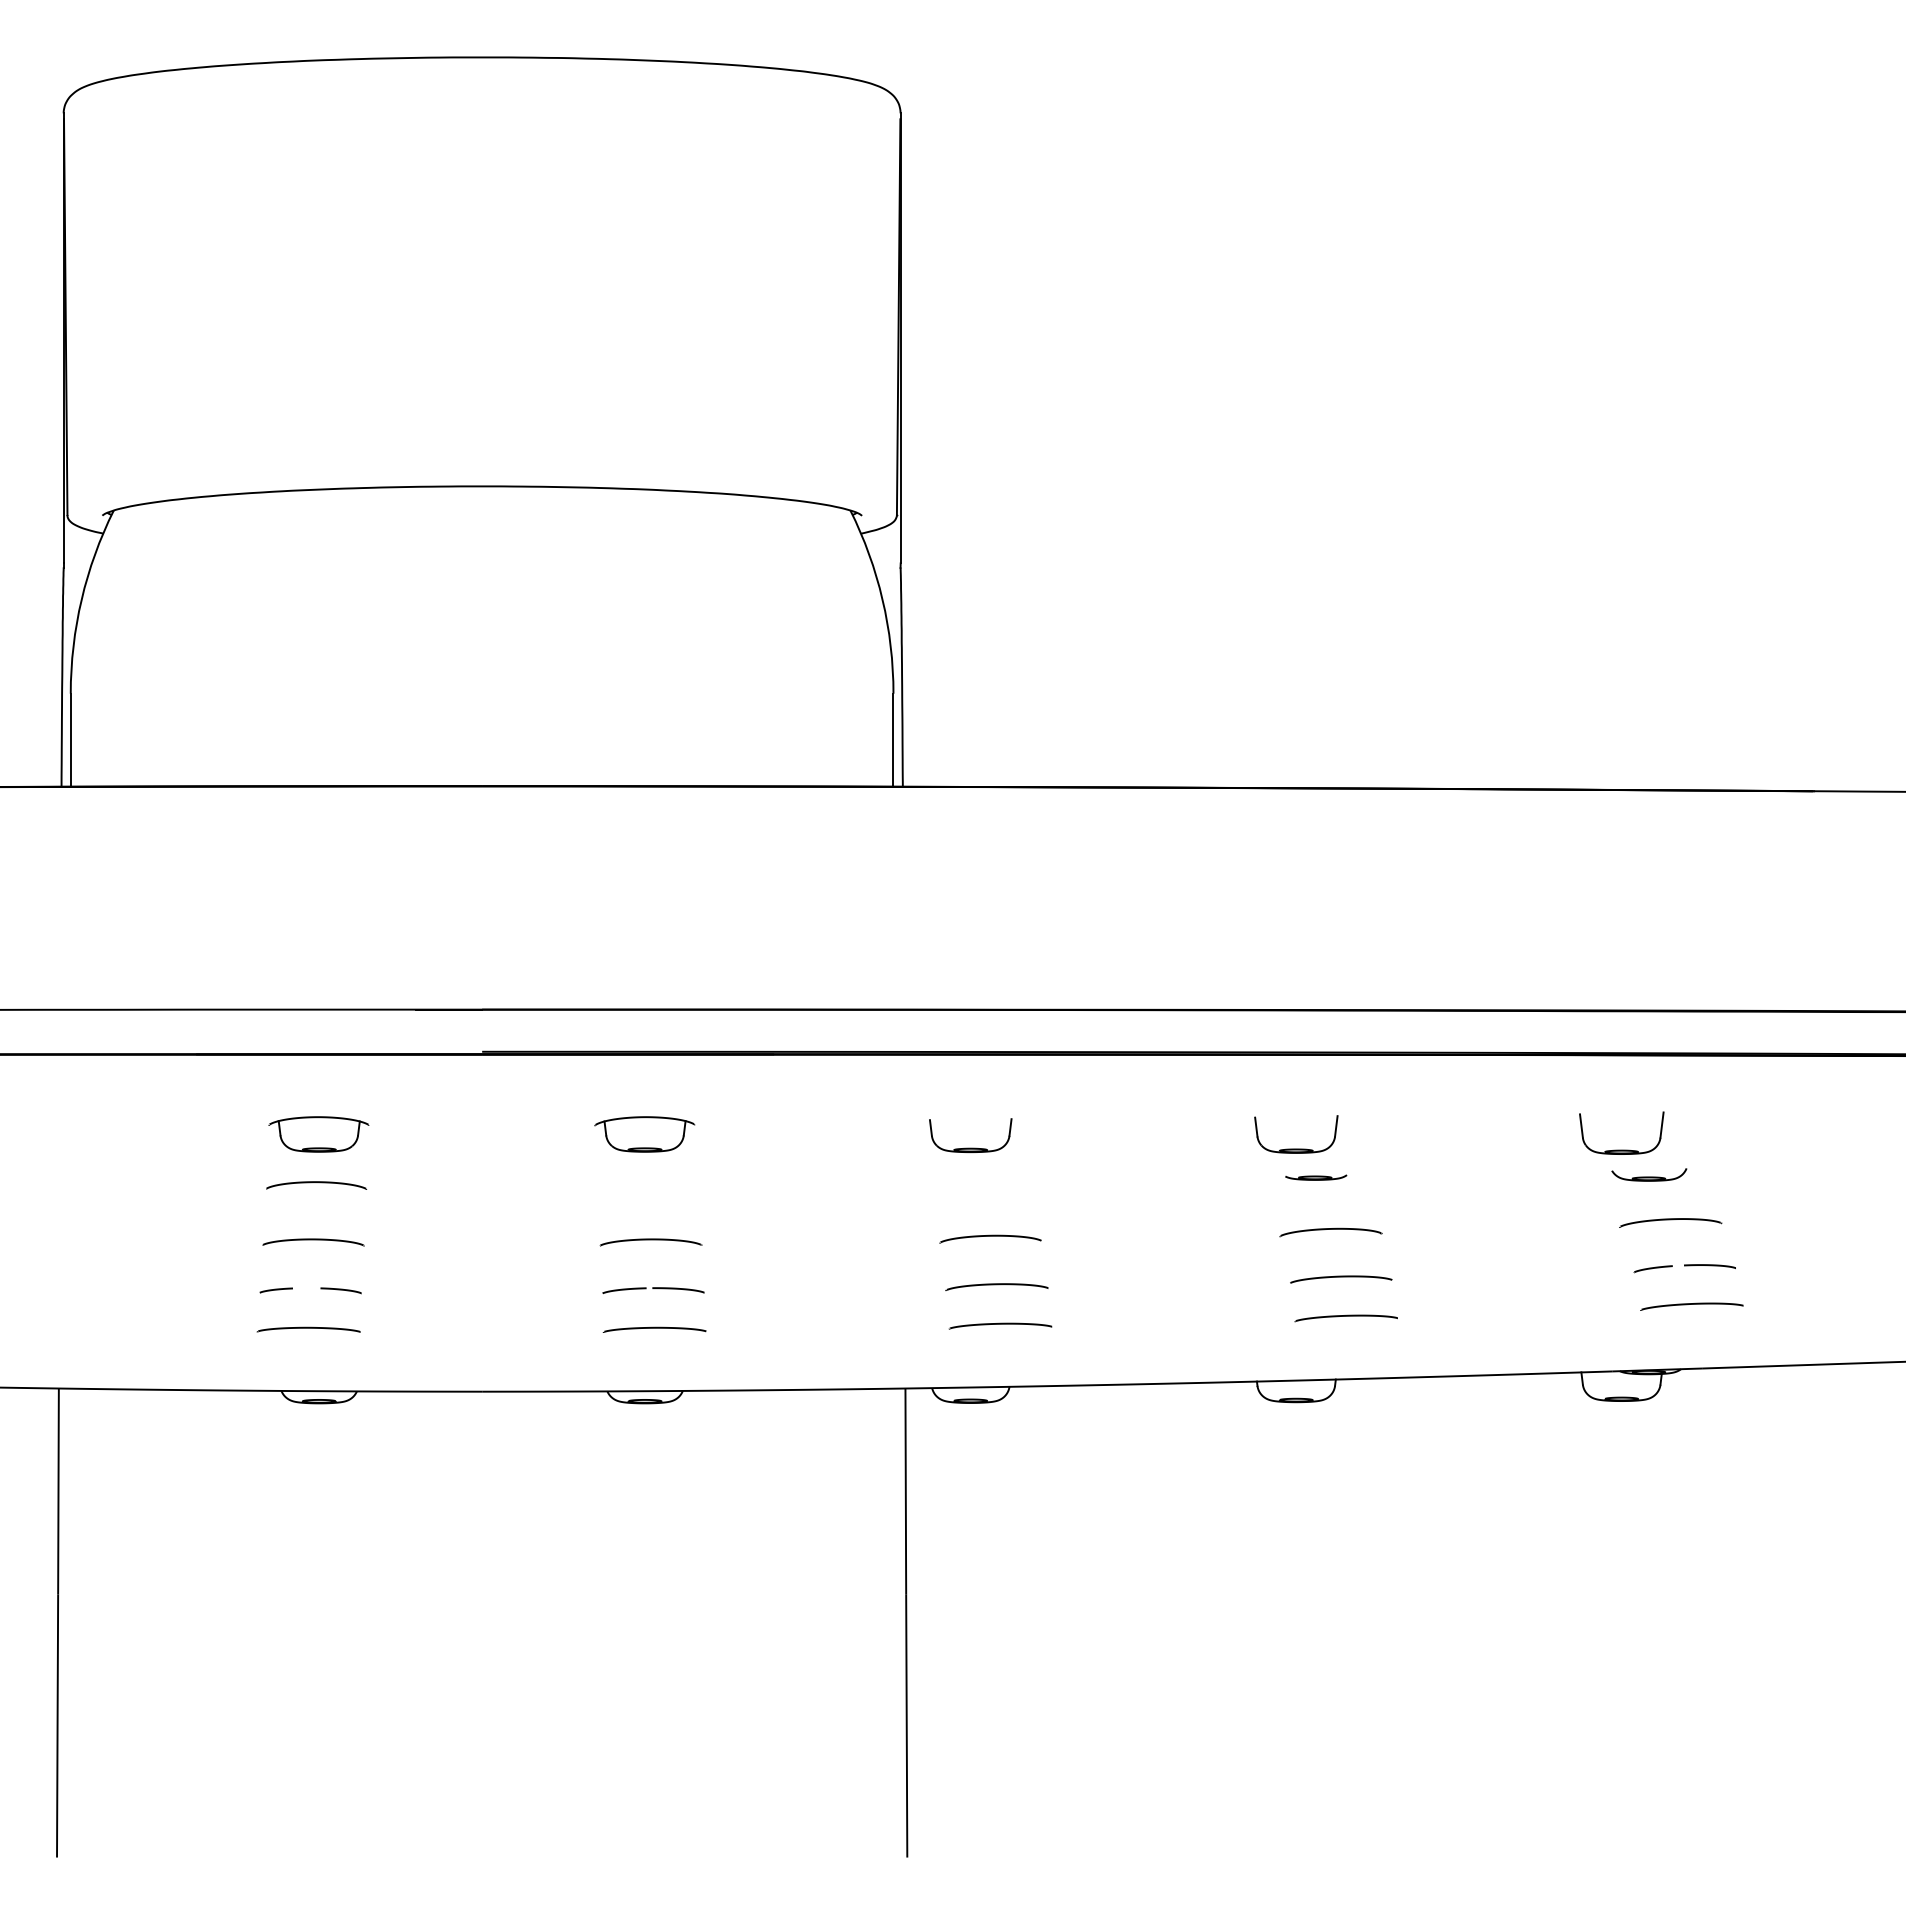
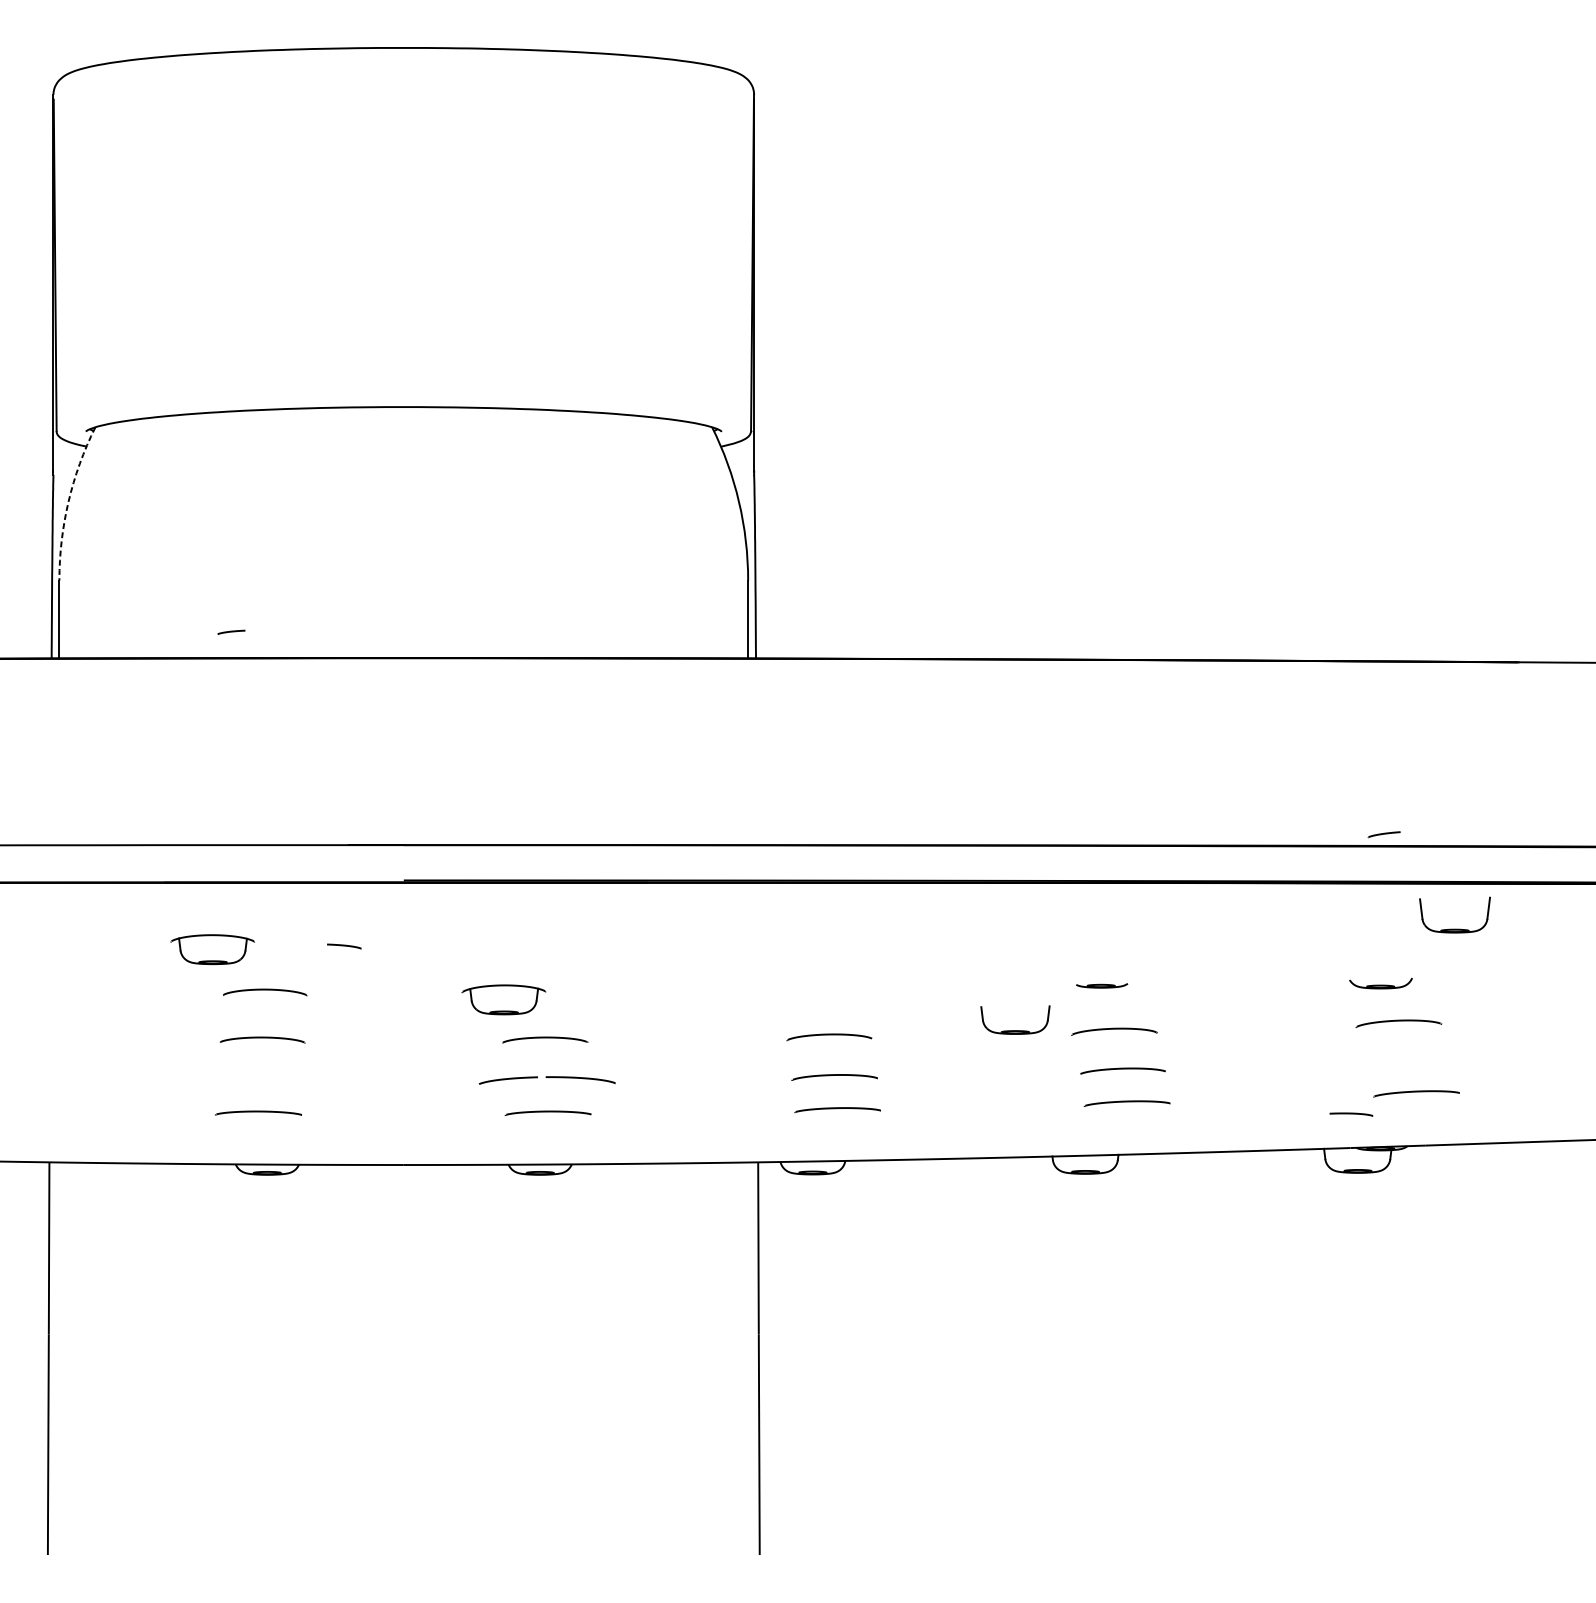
arc: (81, 599) -> (68, 501), solid -> dashed
part: (318, 1134) -> (212, 949), moved
part: (644, 1134) -> (503, 999), moved
part: (970, 1147) -> (1015, 1030), moved
part: (1296, 1148) -> (1085, 961), removed
part: (1621, 1149) -> (1454, 928), moved
curve: (1709, 1266) -> (1350, 1114), moved
curve: (1652, 1269) -> (1383, 834), moved
line: (275, 1290) -> (230, 632), moved
curve: (340, 1290) -> (343, 946), moved
part: (653, 1290) -> (547, 1080), size x1.6

